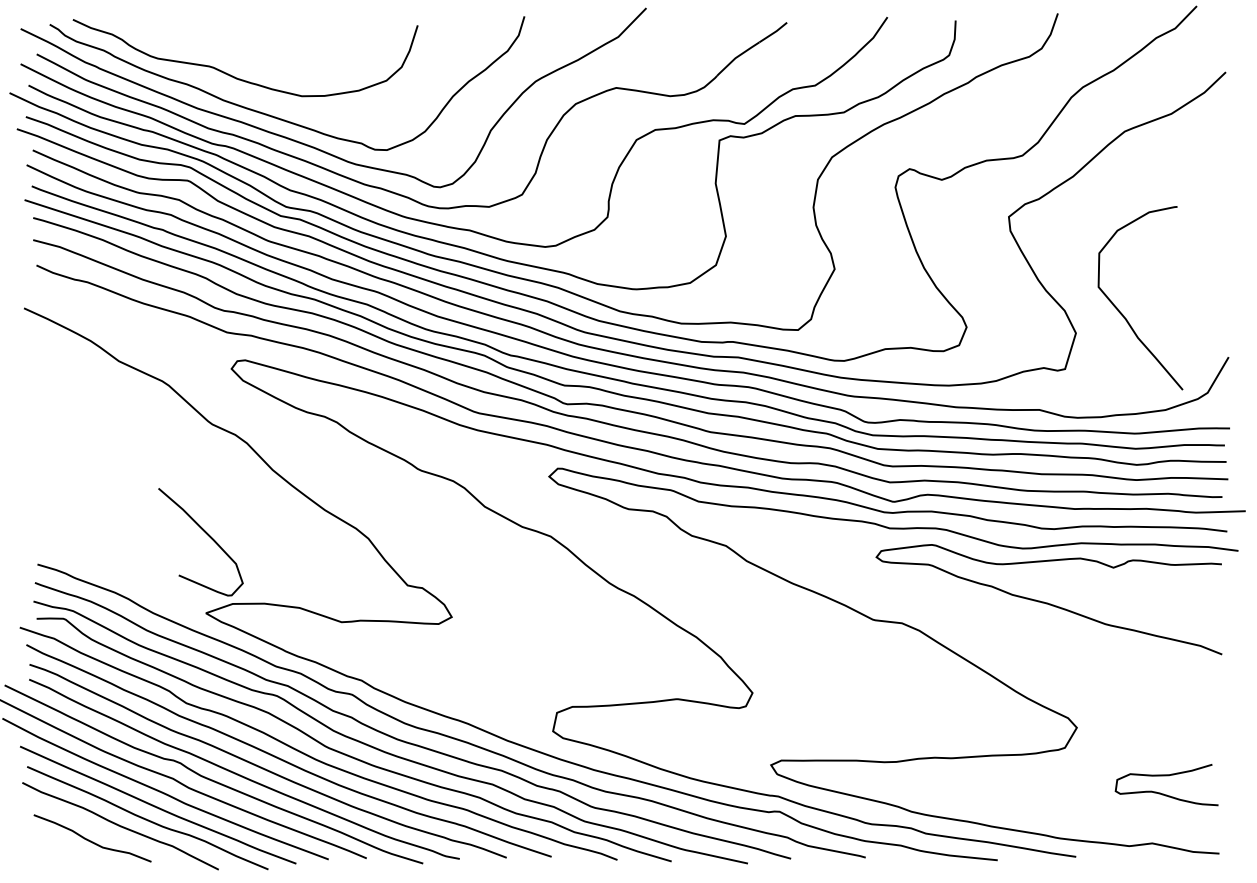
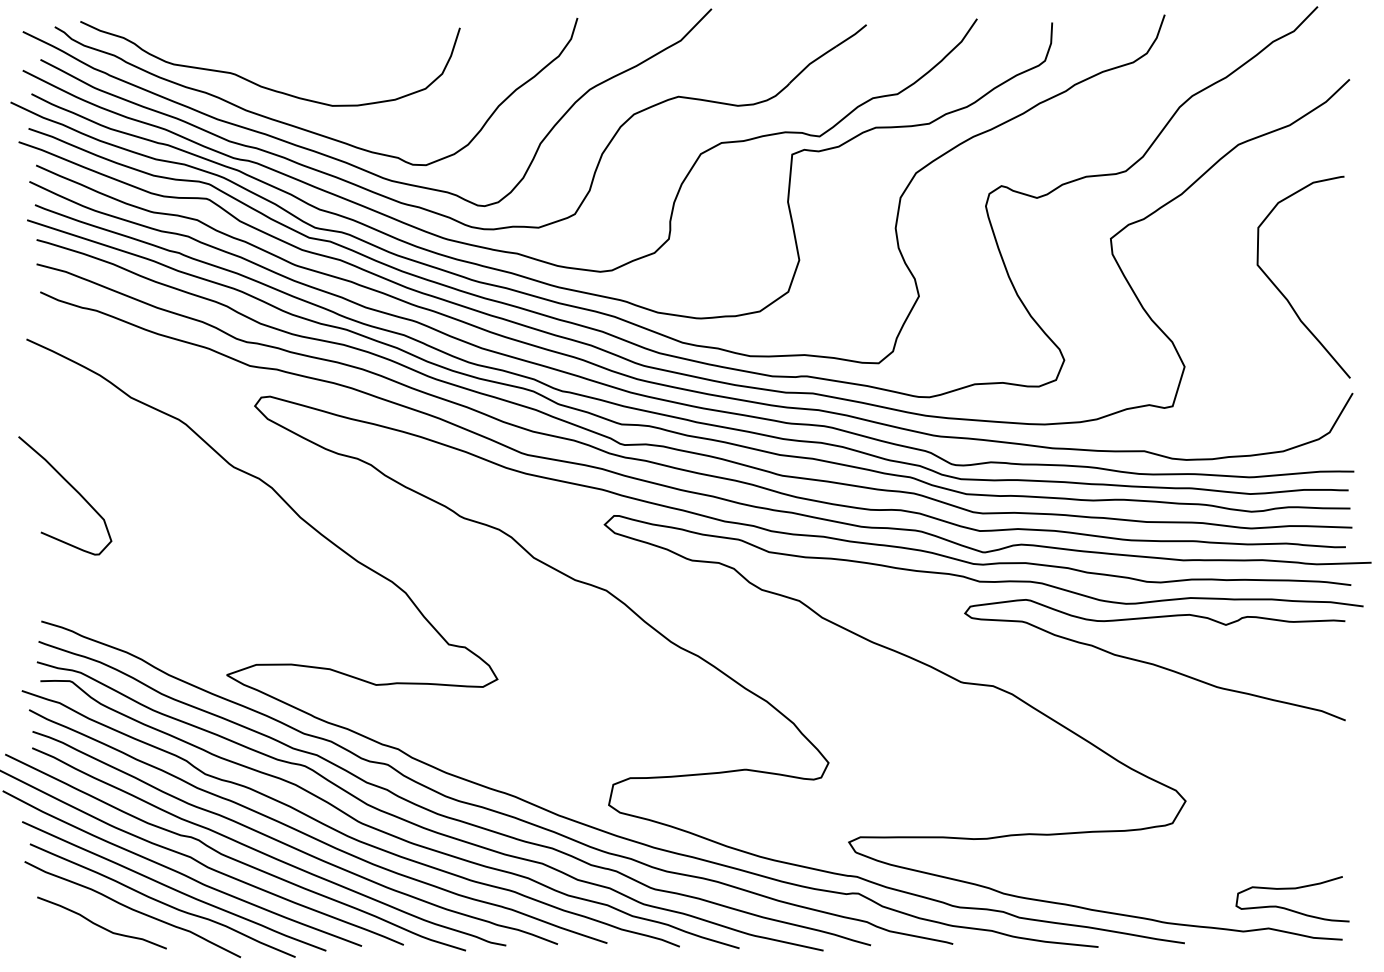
curve: (1121, 312) -> (1282, 292), moved
curve: (207, 535) -> (72, 488), moved
curve: (1163, 793) -> (1288, 908), moved

